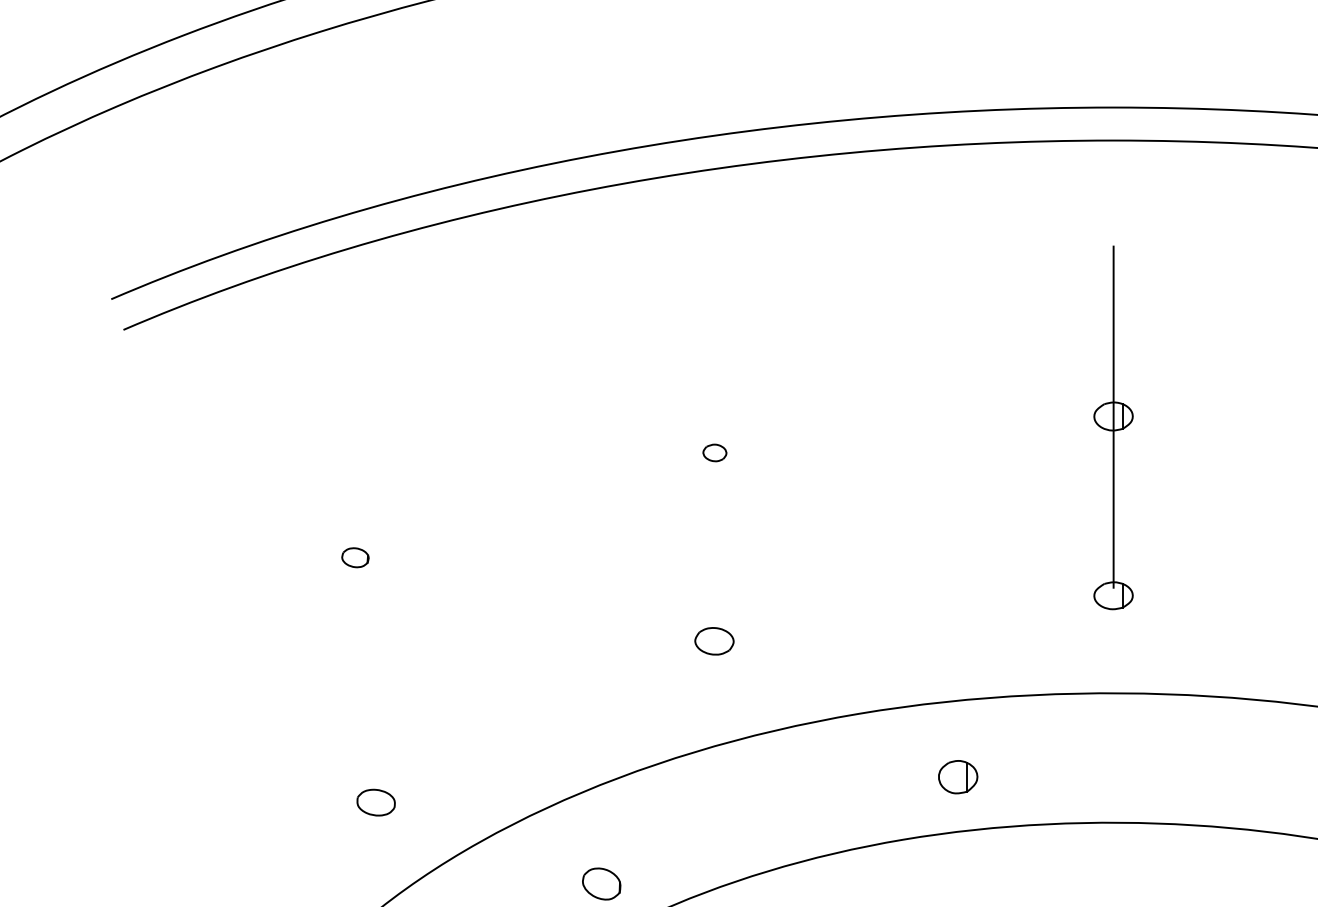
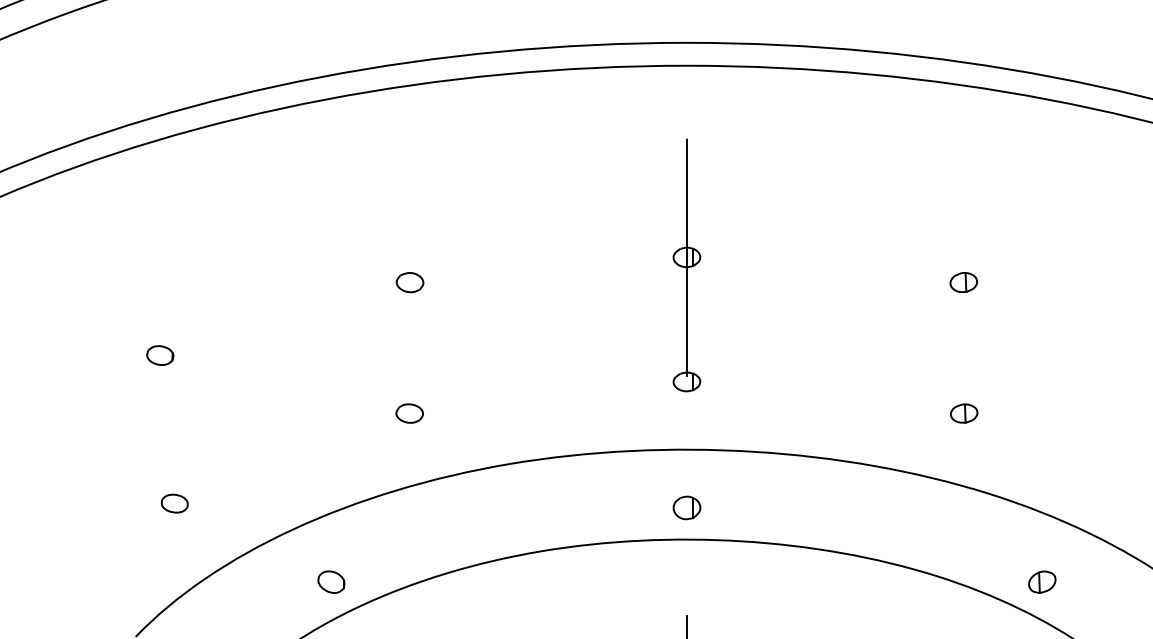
part: (714, 452) -> (409, 282), size x1.67
part: (355, 557) -> (160, 355), size x1.43
part: (957, 776) -> (686, 507), moved
part: (375, 802) -> (174, 503), moved

